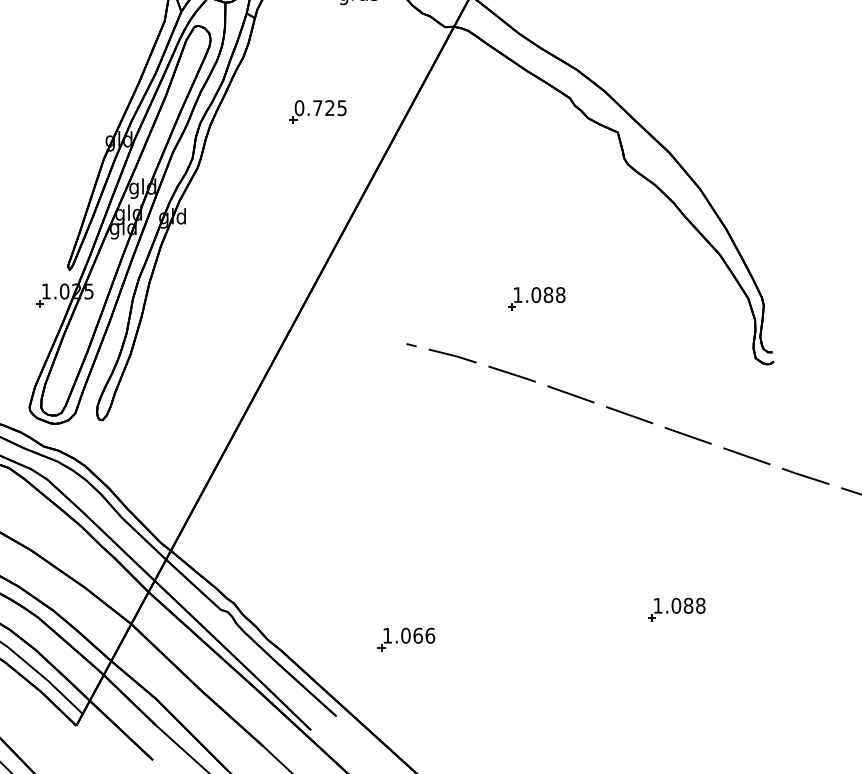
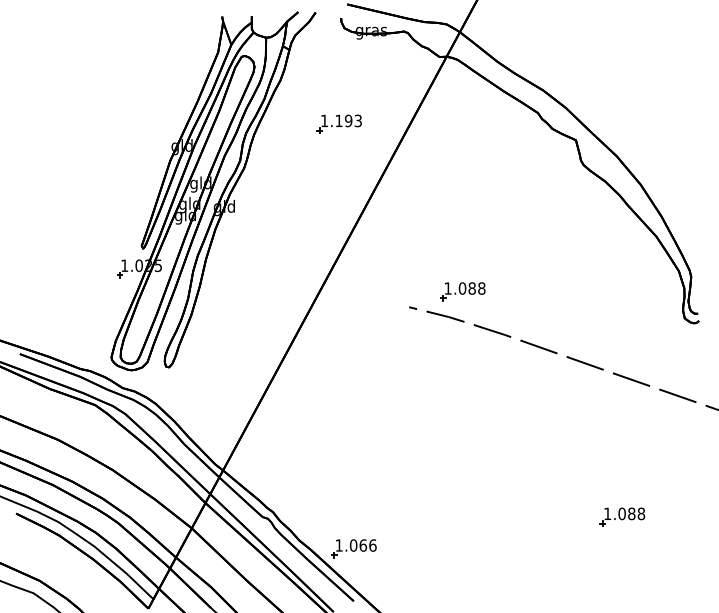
text: (319, 107) -> (340, 120), 0.725 -> 1.193
part: (536, 298) -> (462, 291), moved
part: (405, 639) -> (353, 548), moved

